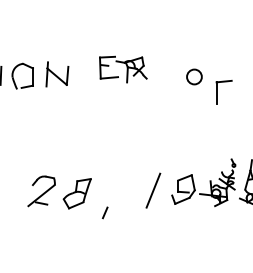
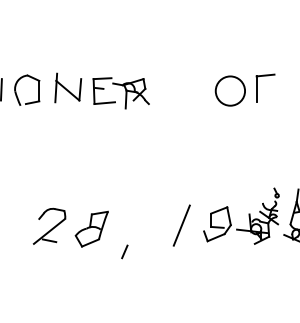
part: (122, 69) -> (120, 93), moved
circle: (194, 76) -> (230, 90), size x1.67
part: (217, 91) -> (257, 87), moved

